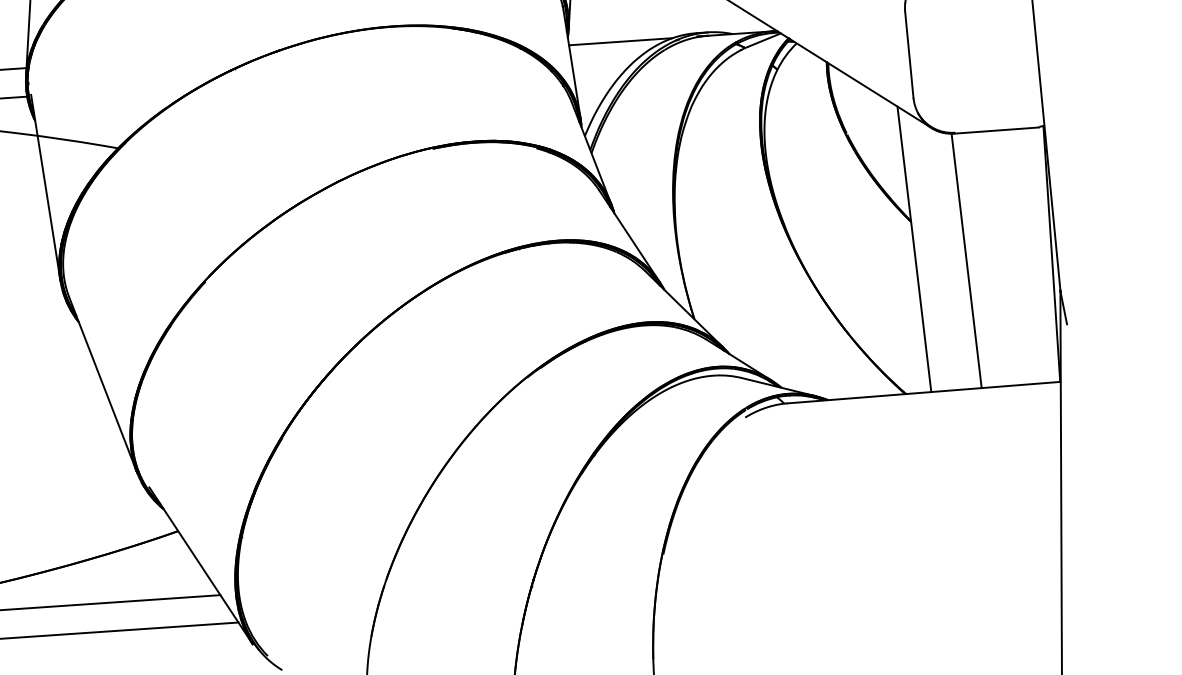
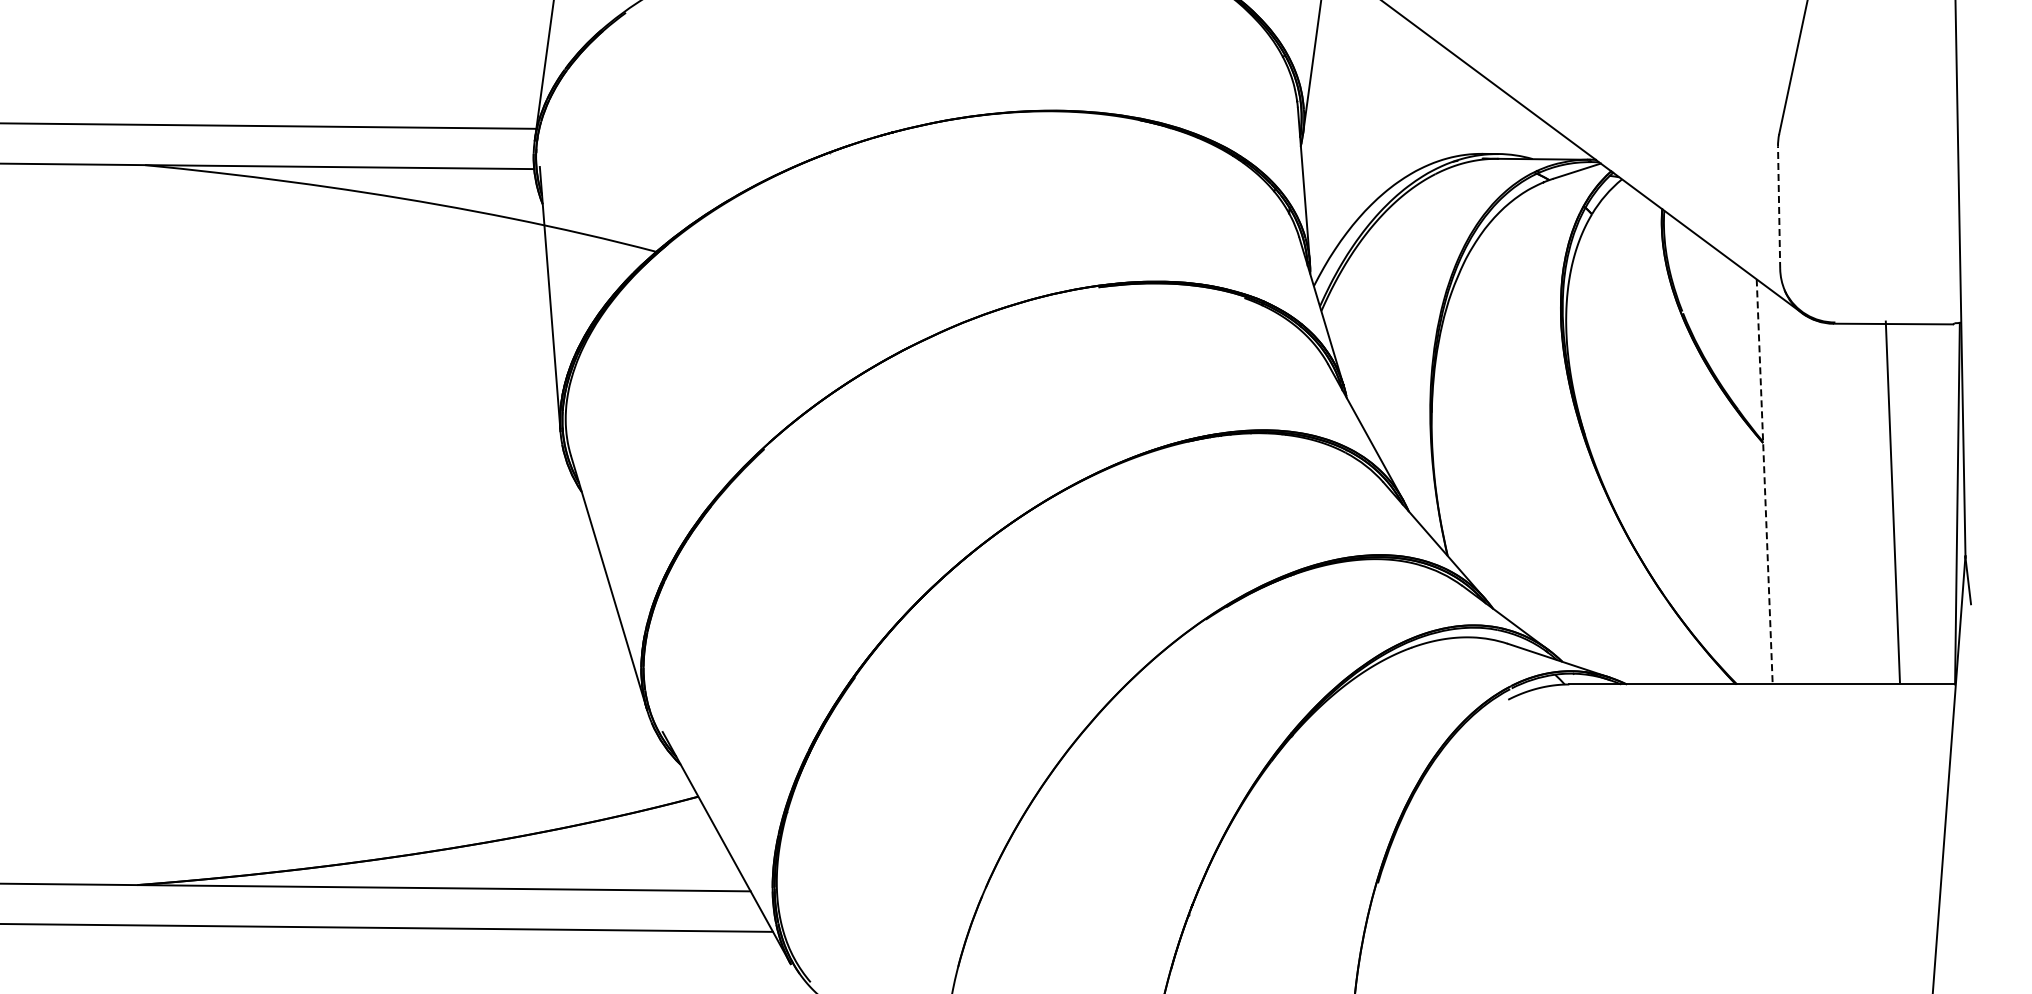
line: (620, 41) -> (1374, 157), removed
line: (909, 54) -> (1779, 207), solid -> dashed
line: (914, 249) -> (1764, 481), solid -> dashed
line: (966, 260) -> (1892, 501), moved

